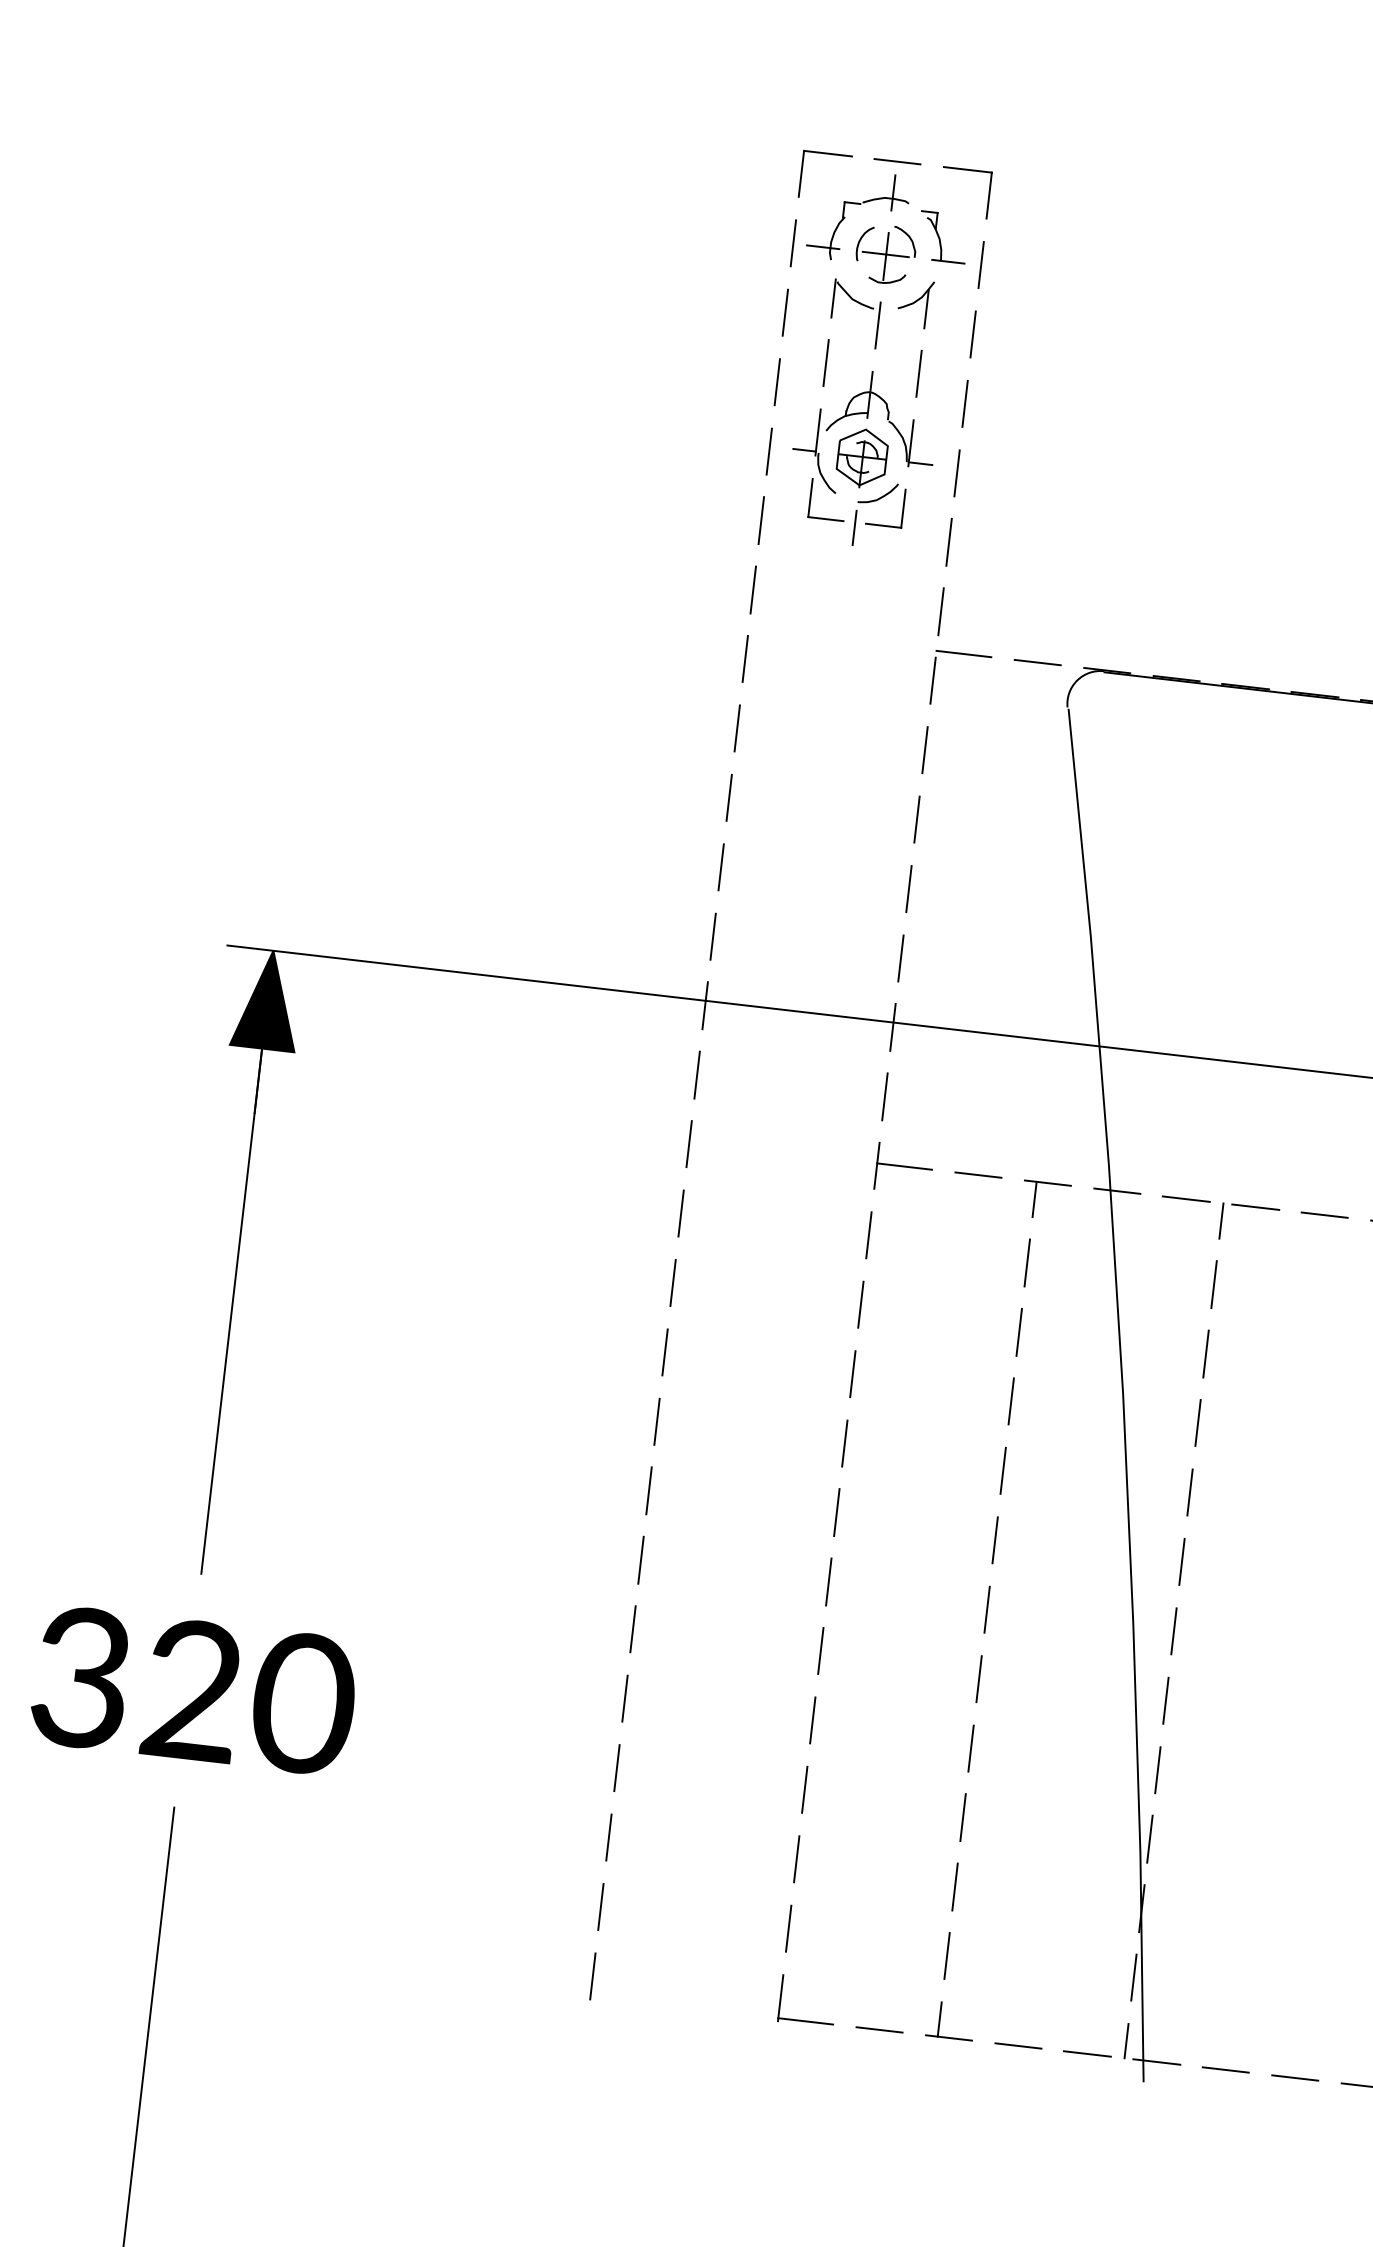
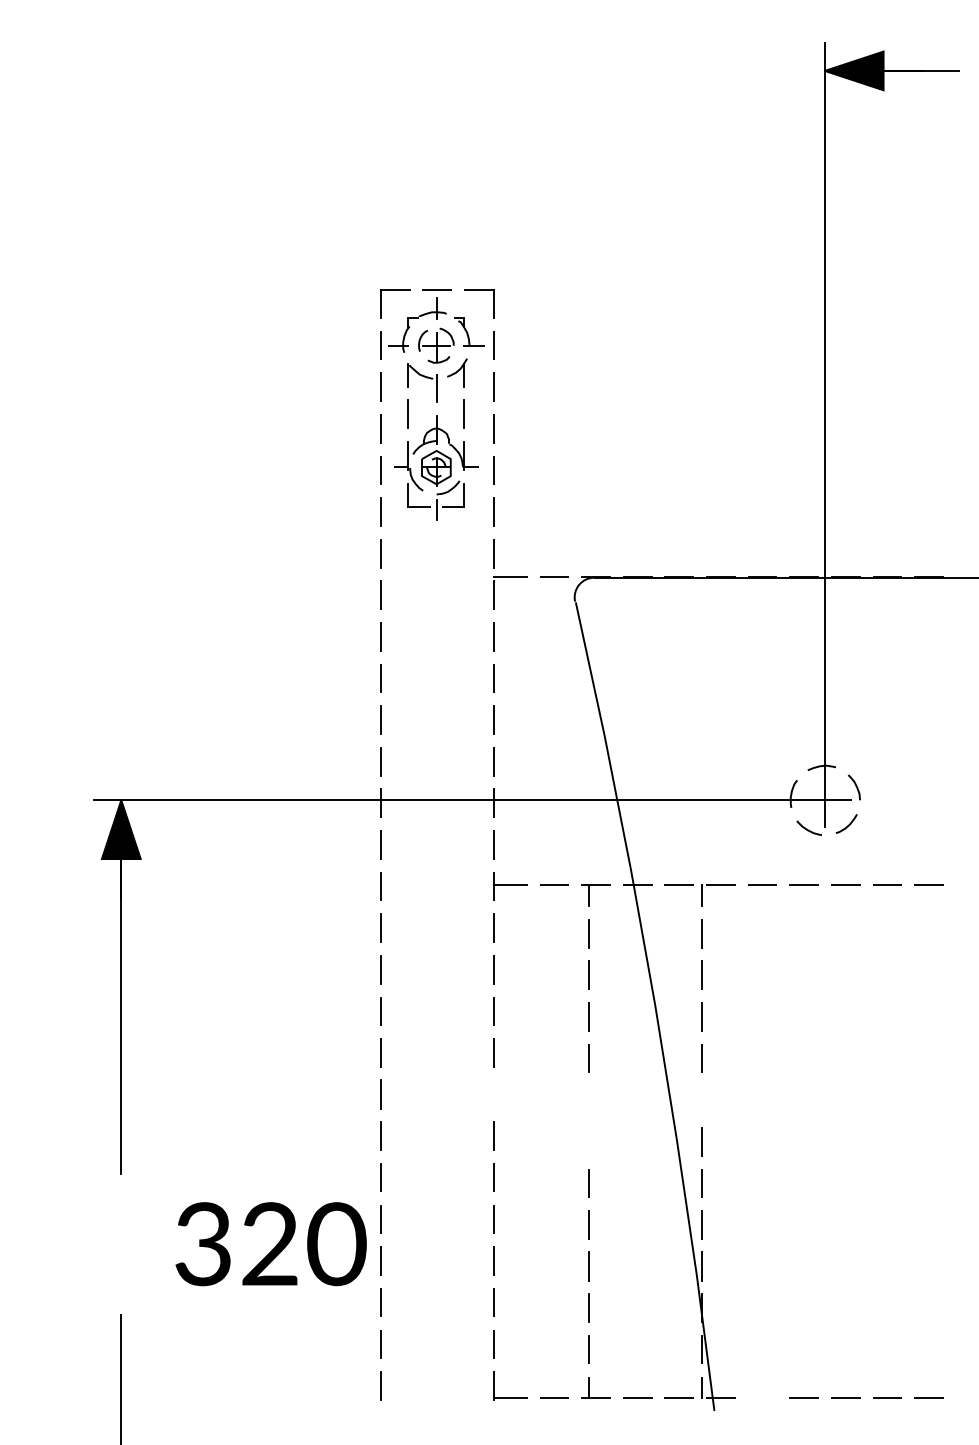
line: (836, 1512) -> (493, 1094), removed
line: (995, 1539) -> (589, 1099), removed
line: (1182, 1560) -> (701, 1099), removed
line: (985, 1609) -> (588, 1141), removed
text: (193, 1691) -> (270, 1244), moved
line: (1226, 2070) -> (762, 1398), removed

